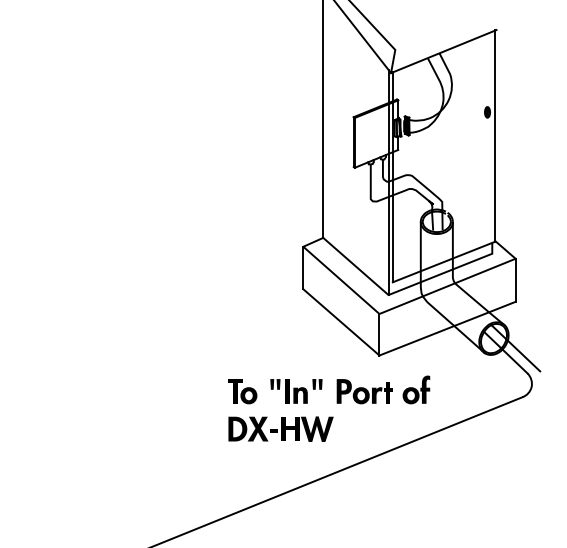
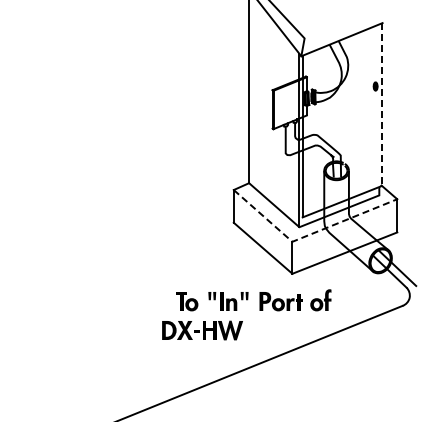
line: (495, 137) -> (381, 105), solid -> dashed
line: (400, 305) -> (308, 235), solid -> dashed
part: (280, 429) -> (202, 330), moved

